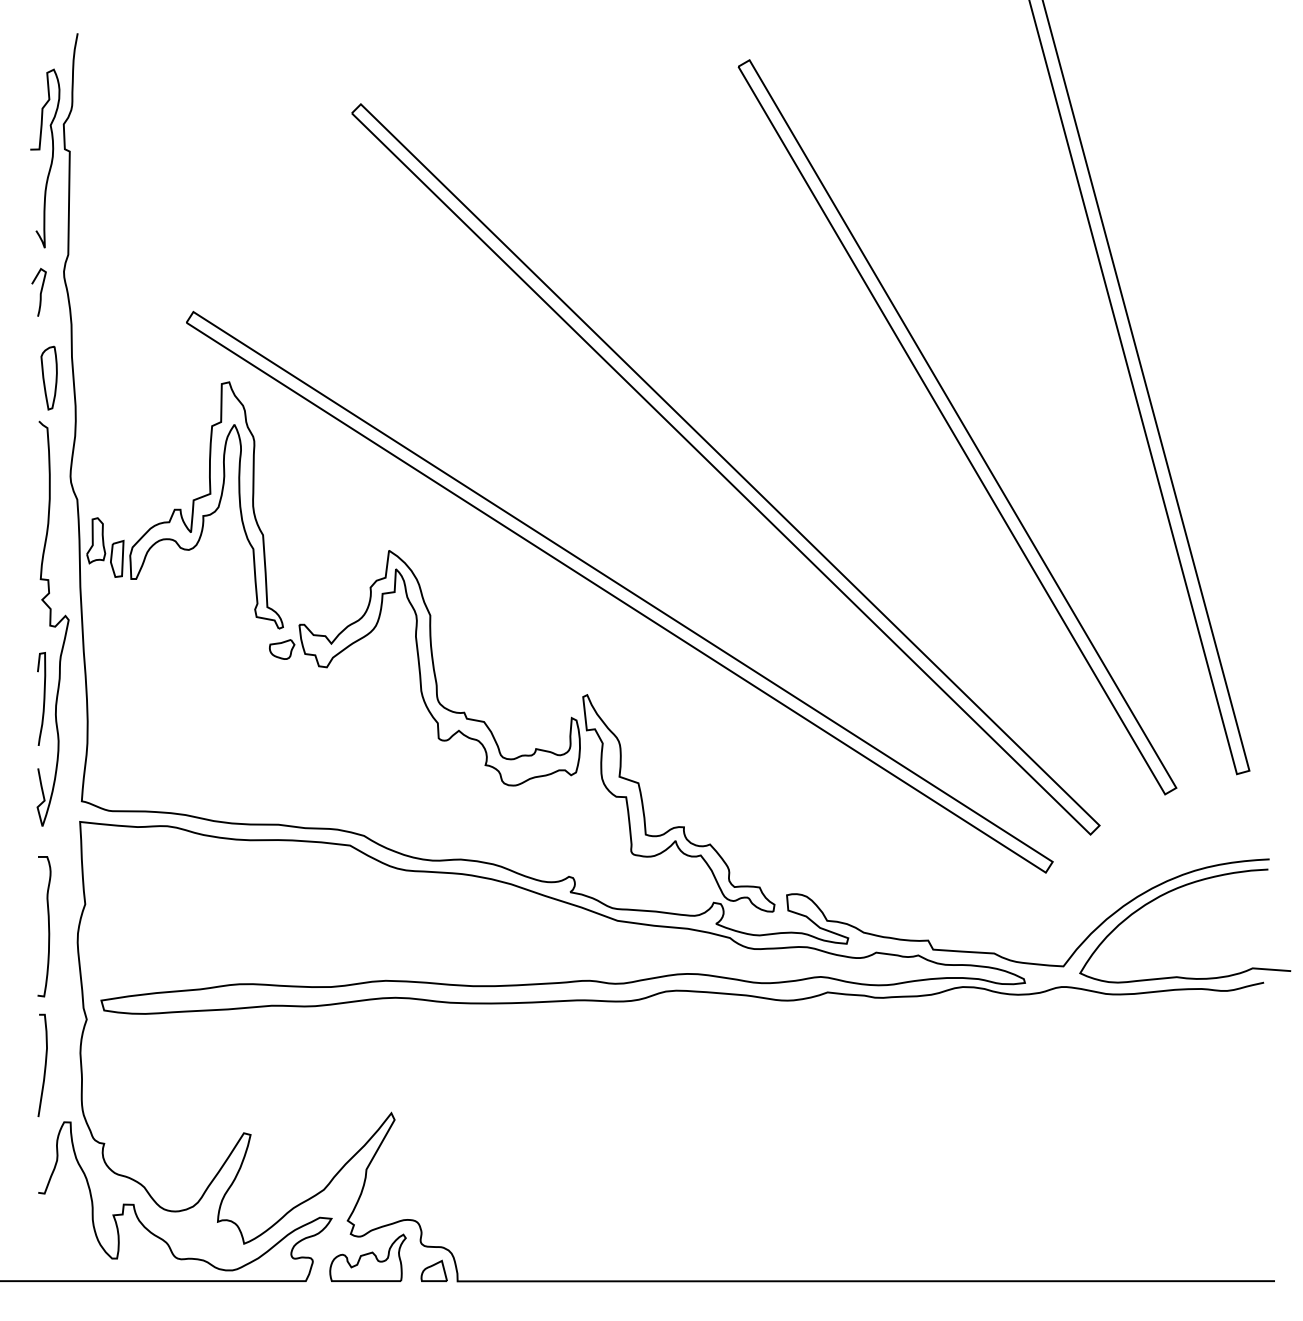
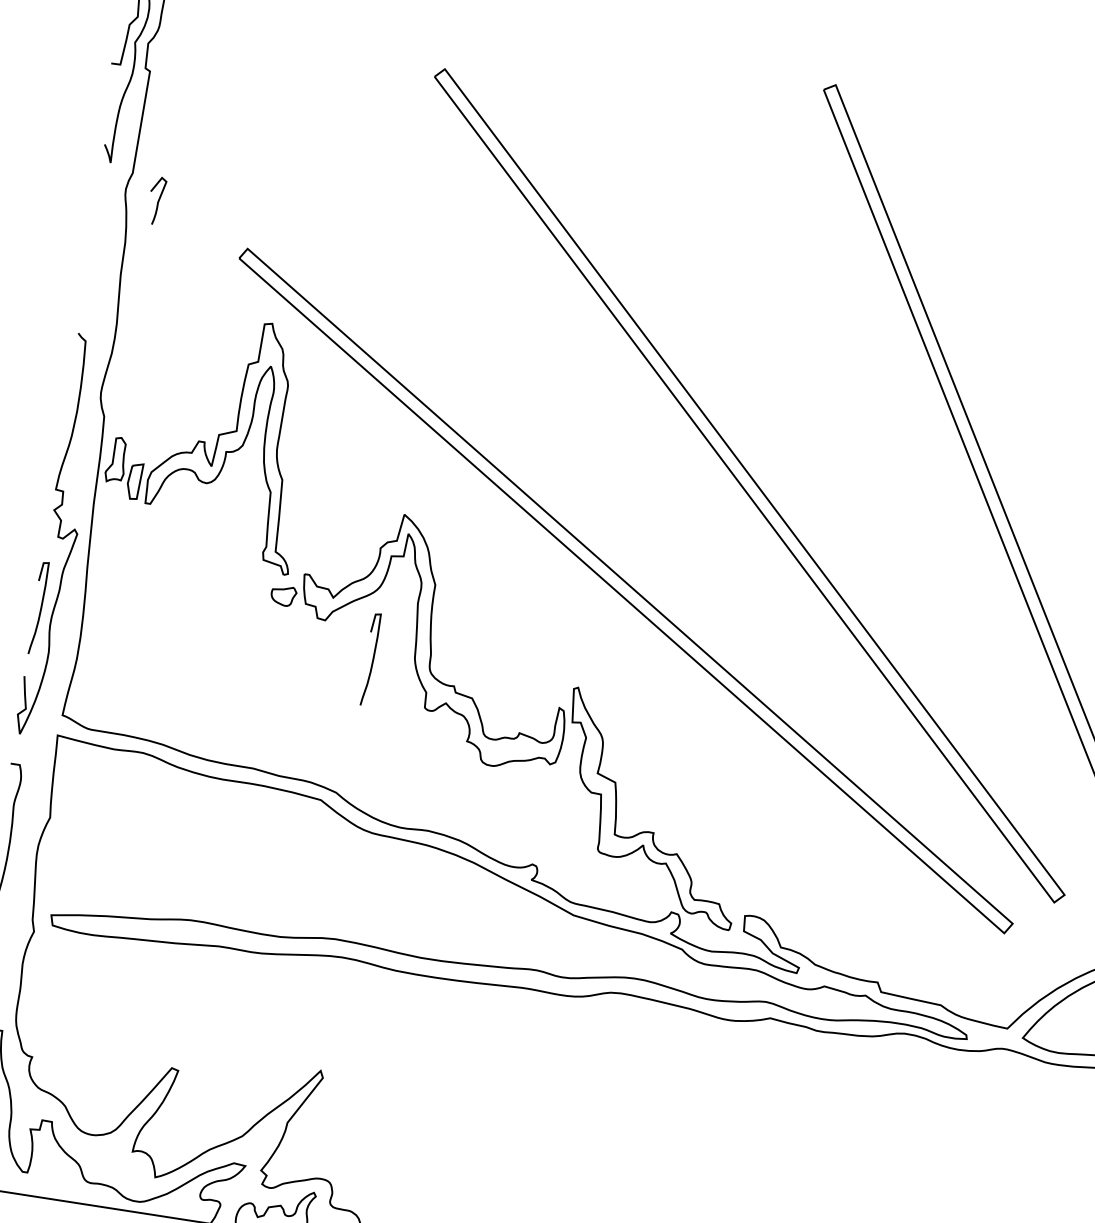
curve: (40, 291) -> (158, 200), moved
part: (48, 377) -> (94, 291), removed
curve: (379, 698) -> (372, 659), added

